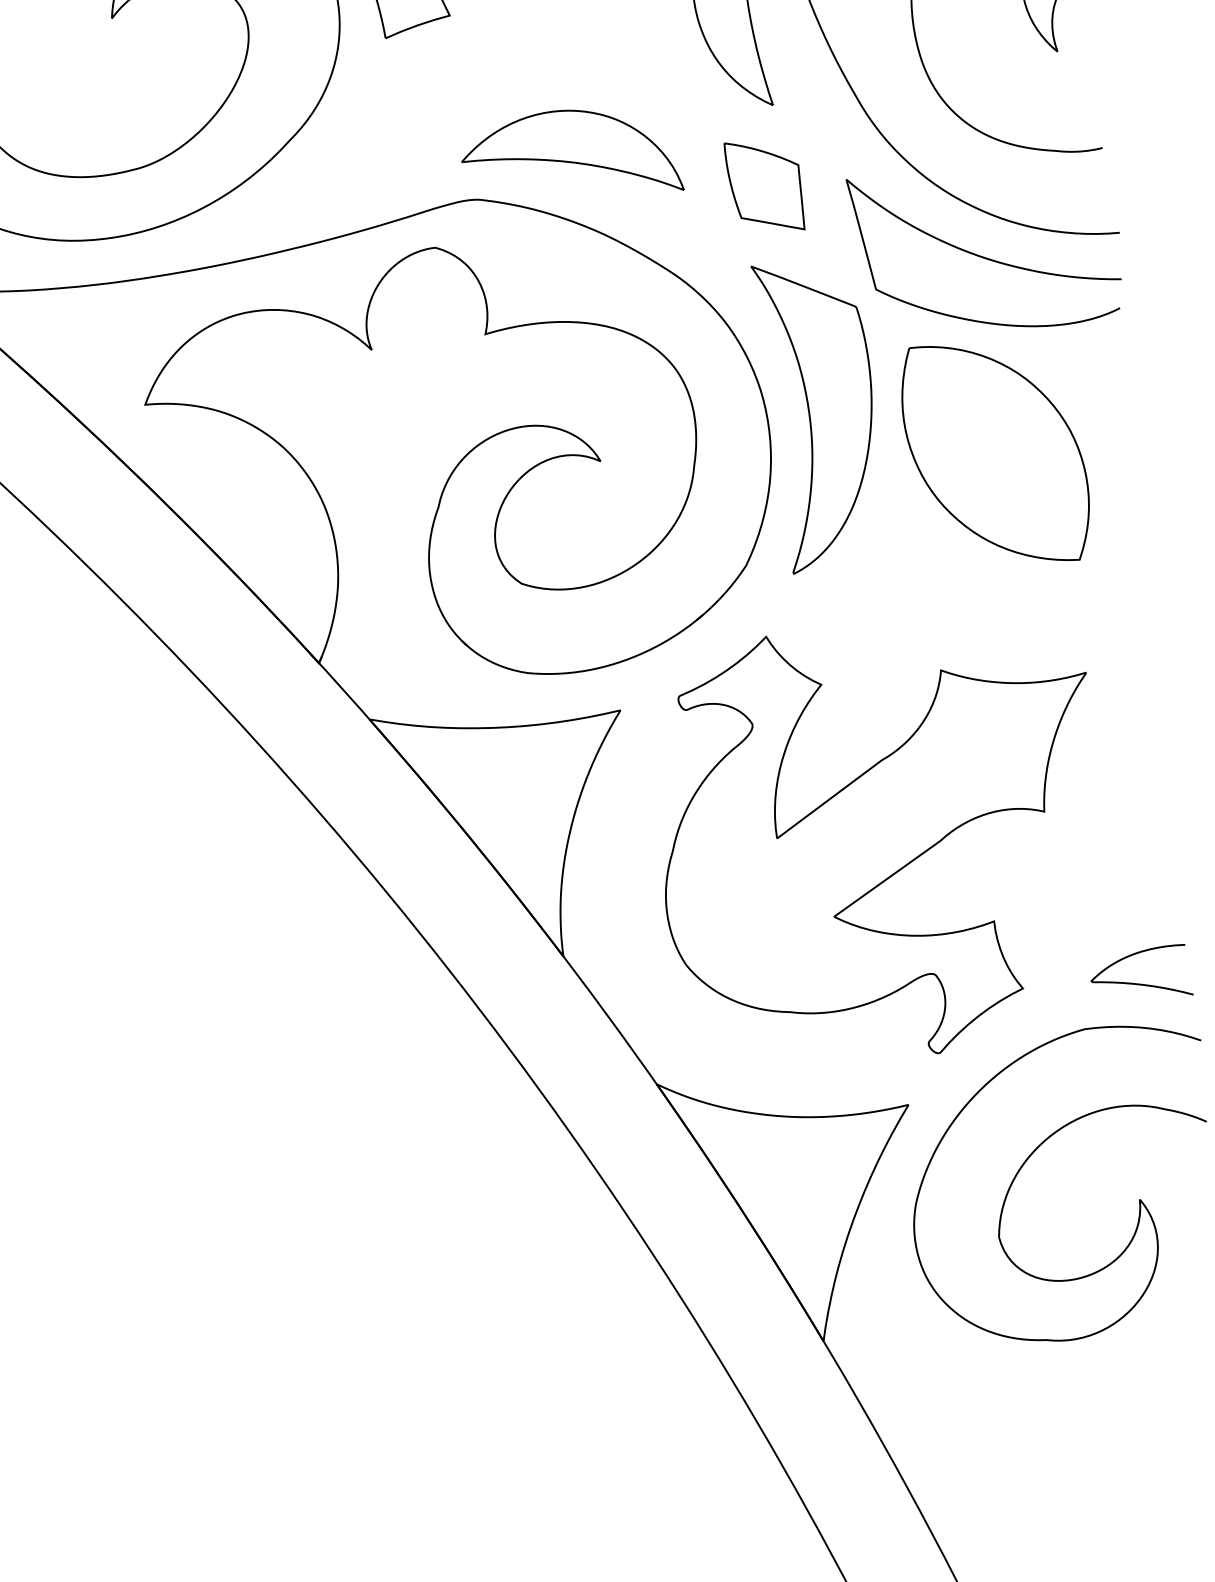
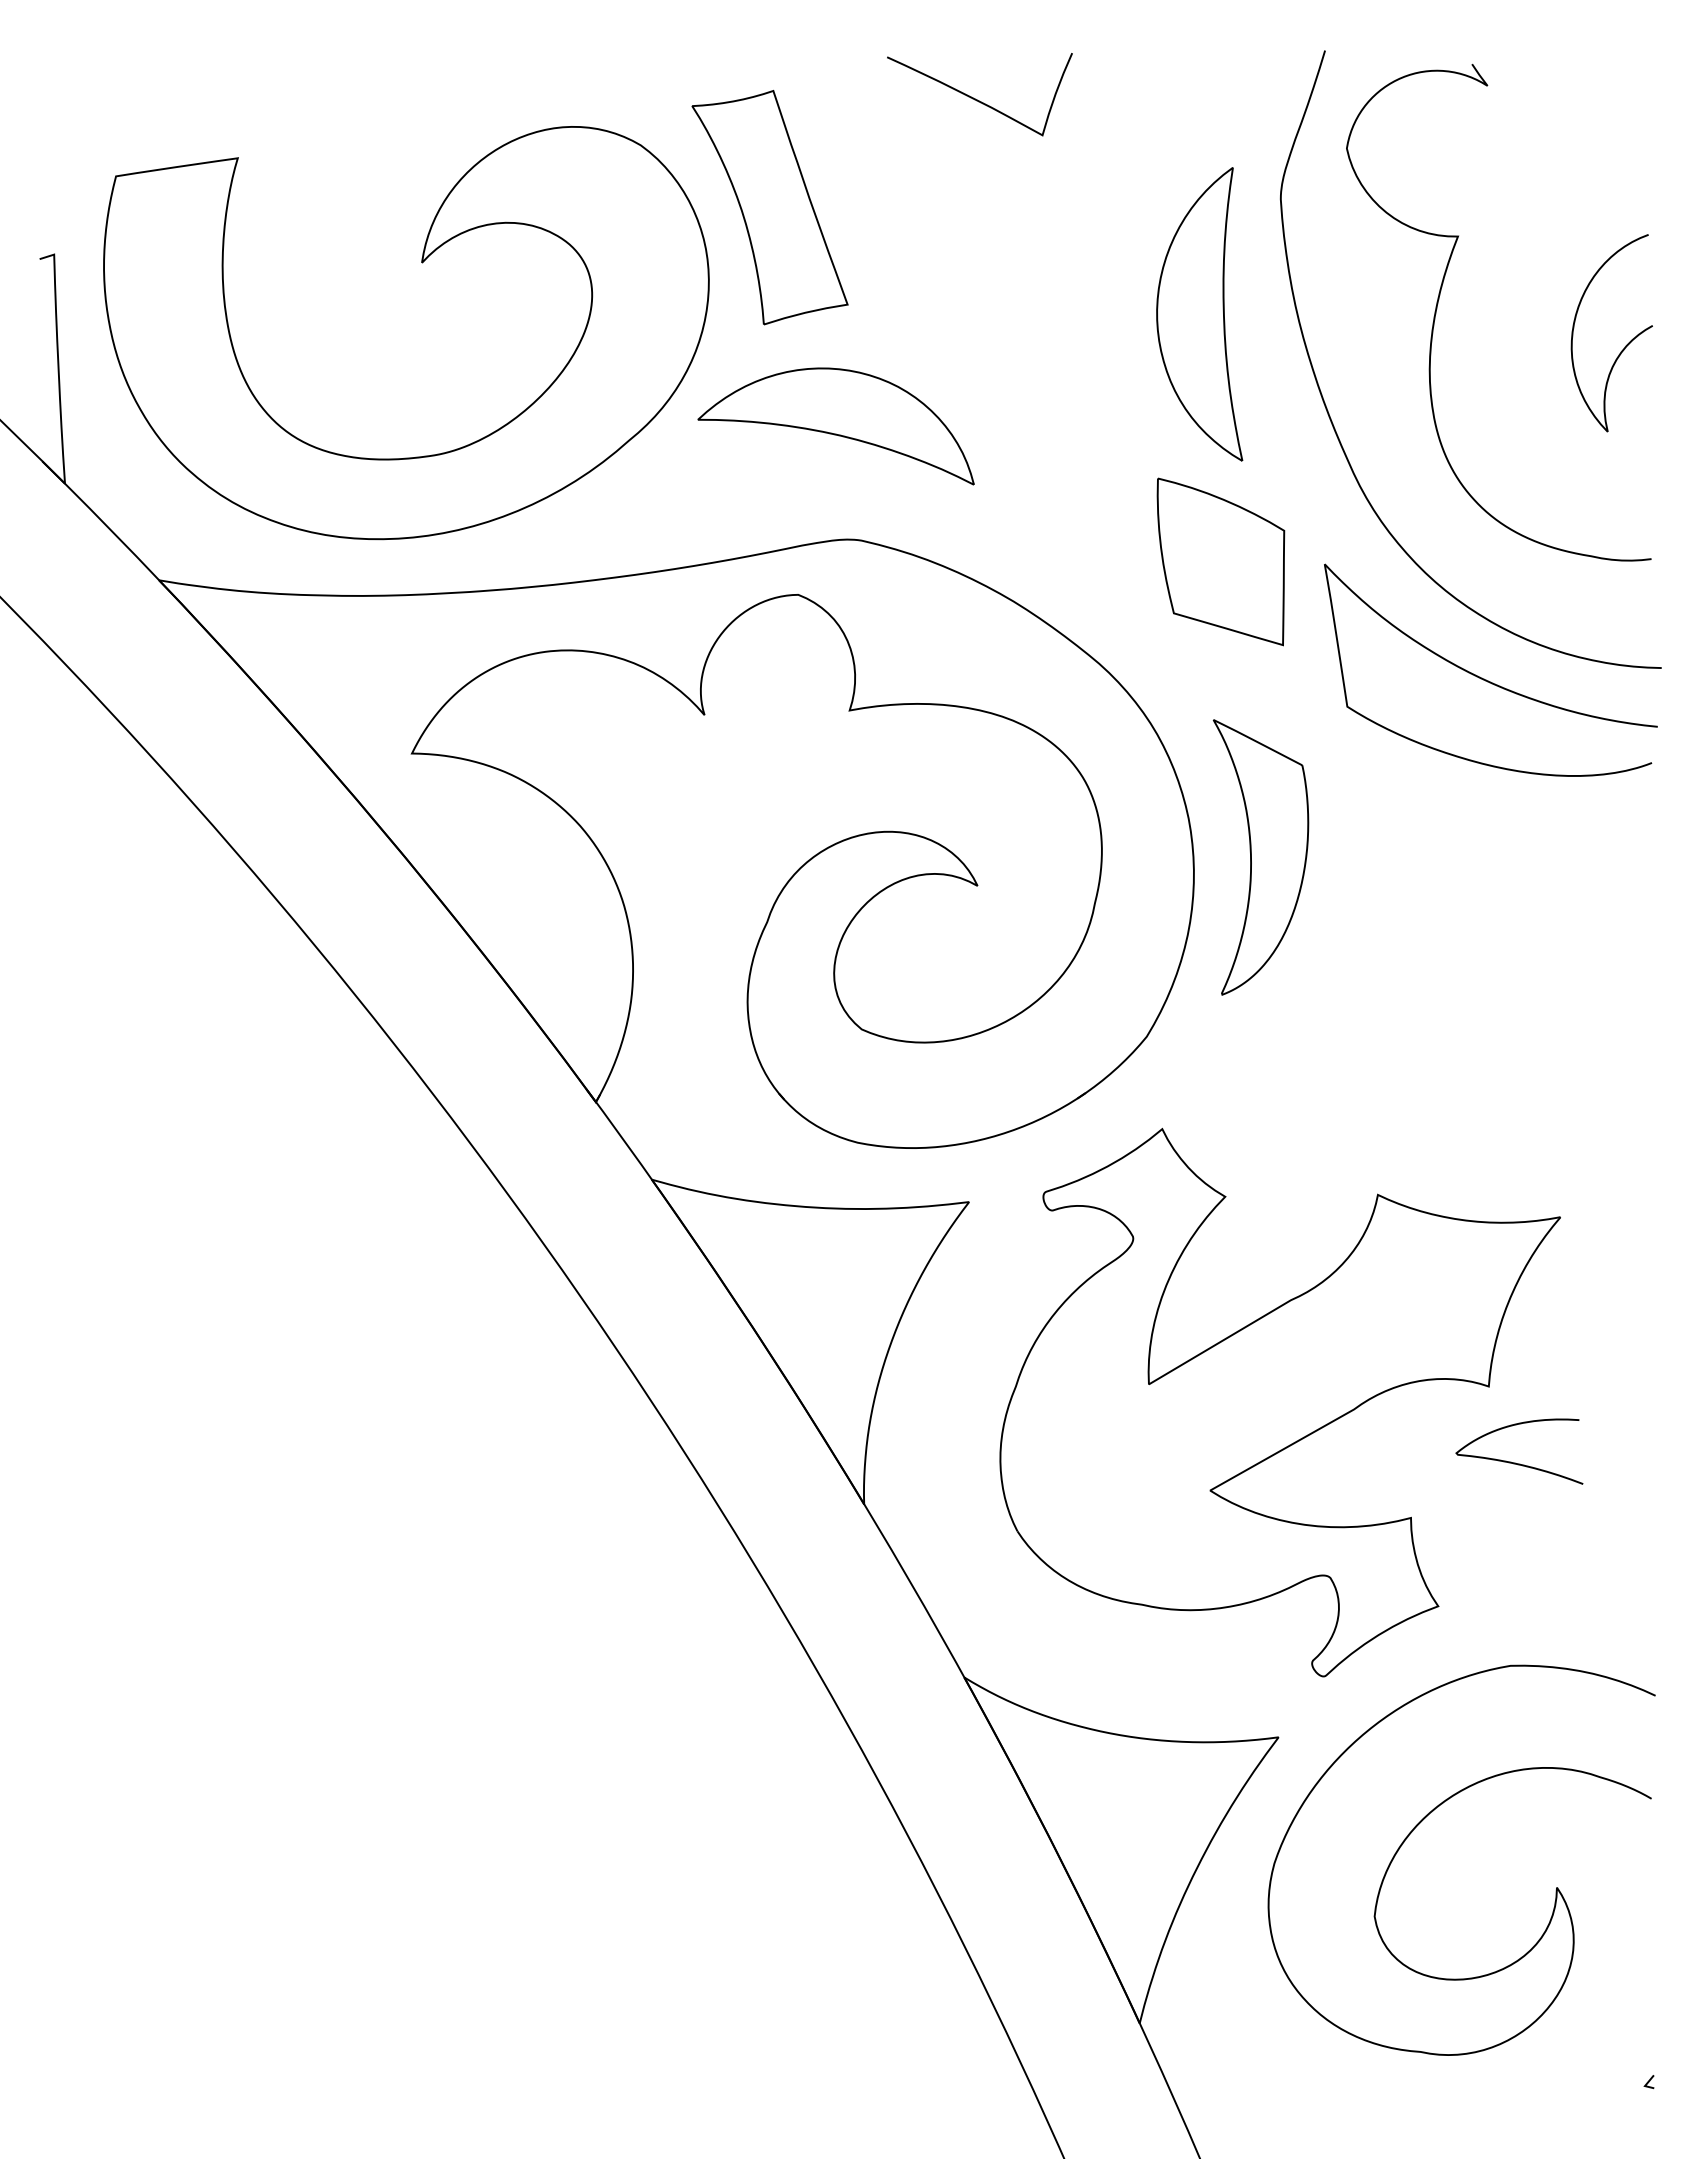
part: (570, 155) -> (835, 426), moved
part: (765, 186) -> (1221, 561), size x1.4
part: (820, 415) -> (1260, 857), size x0.7
part: (995, 453) -> (1475, 929), removed
curve: (1138, 983) -> (1515, 1462), moved

